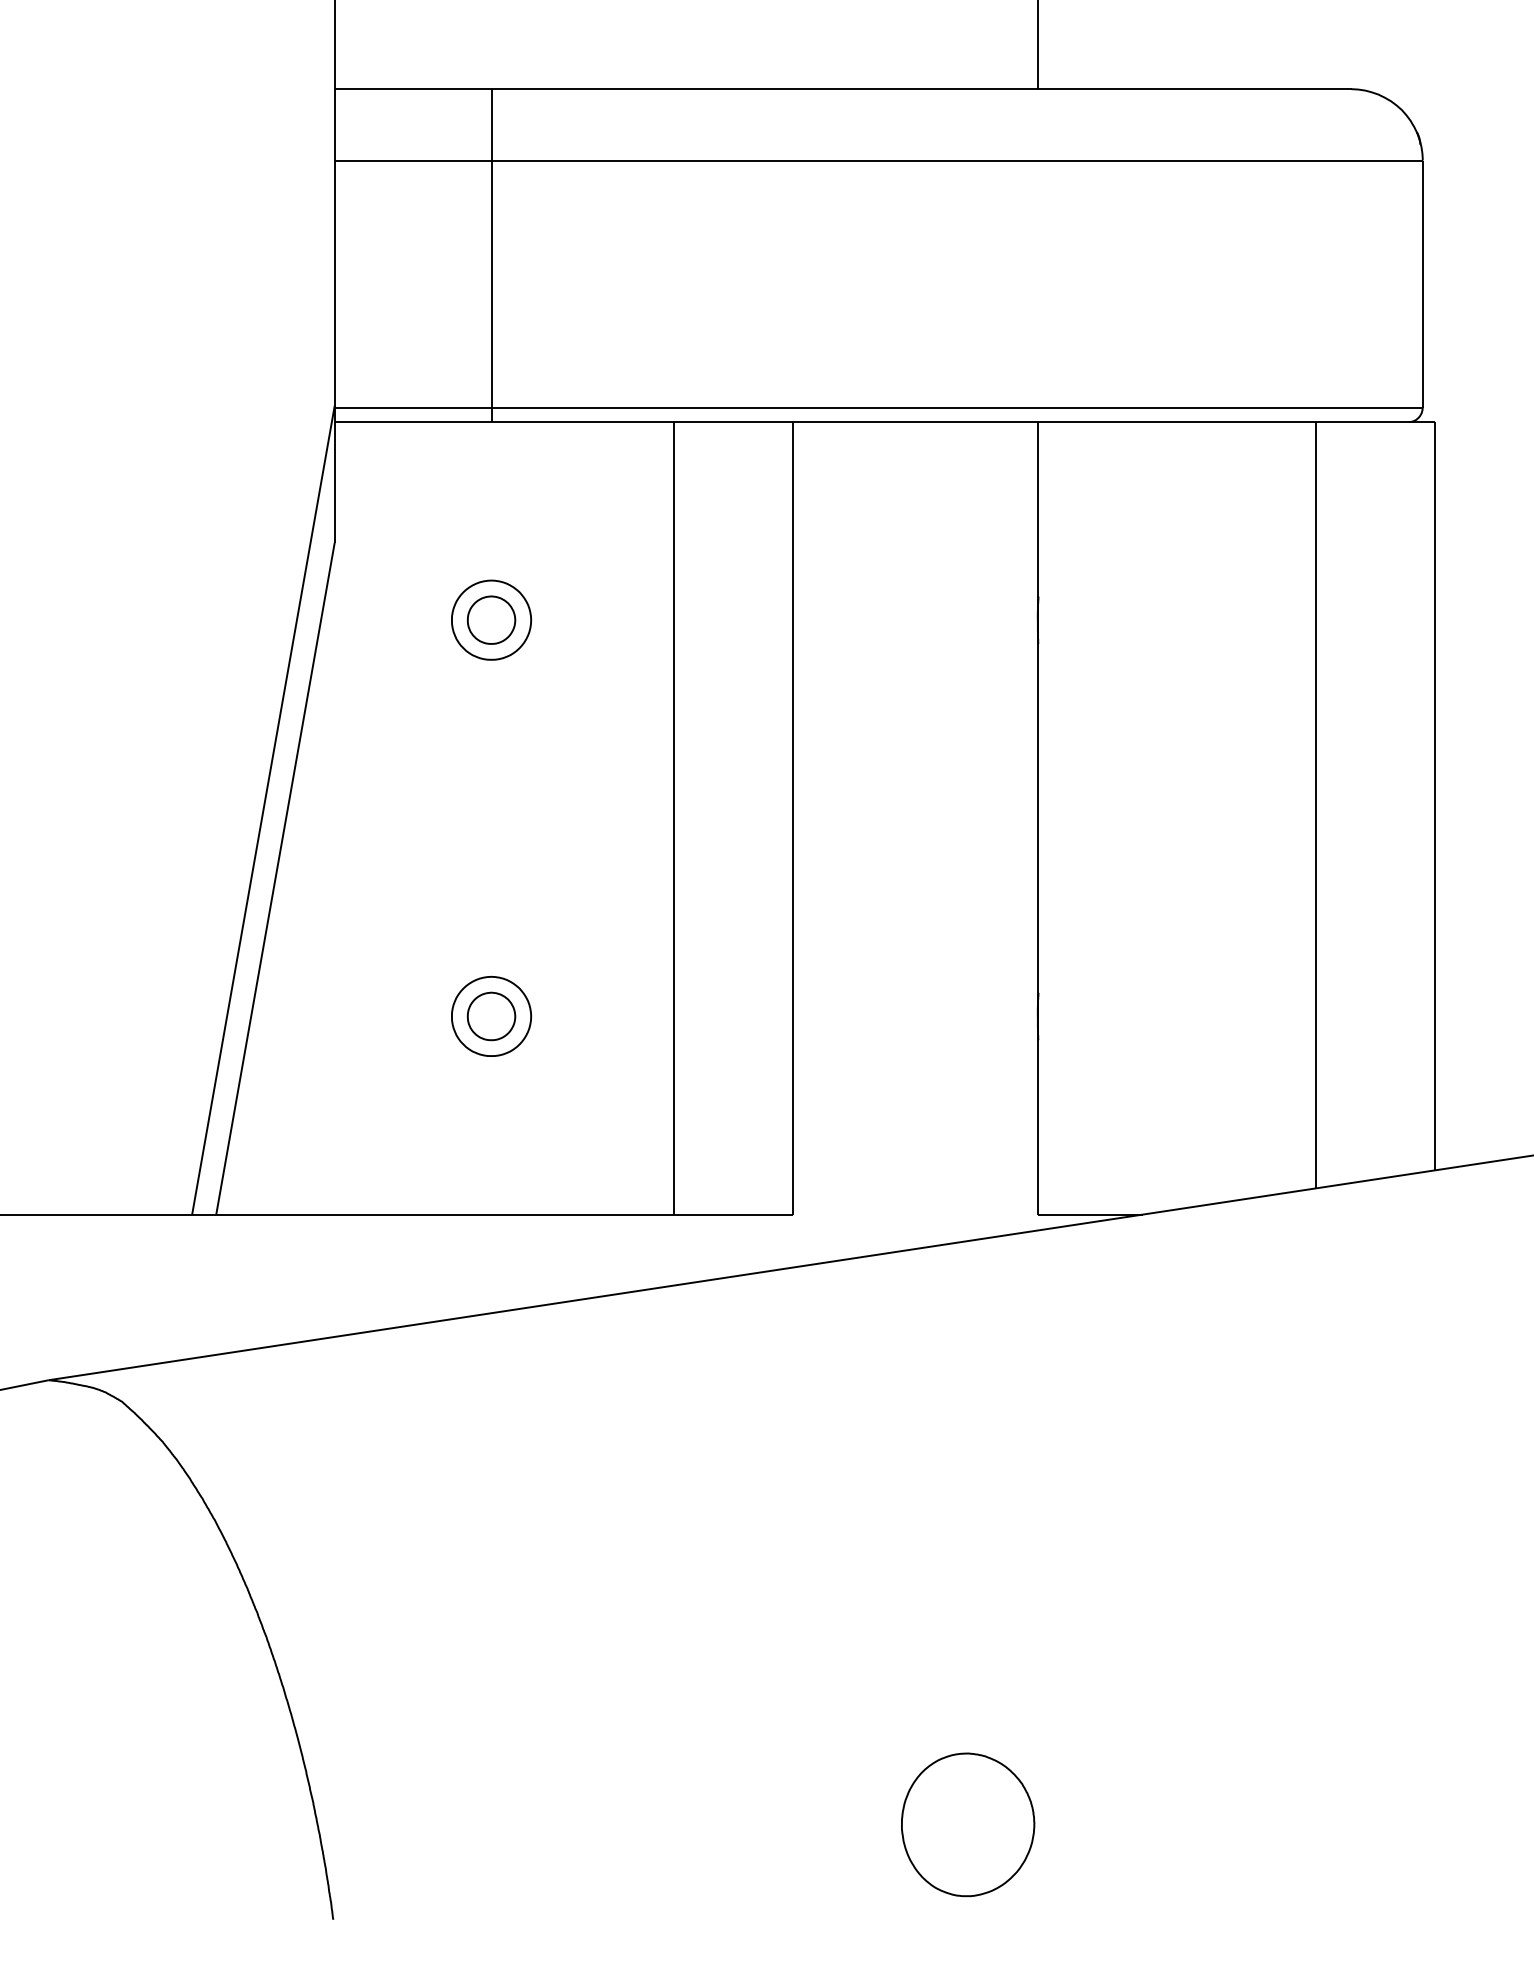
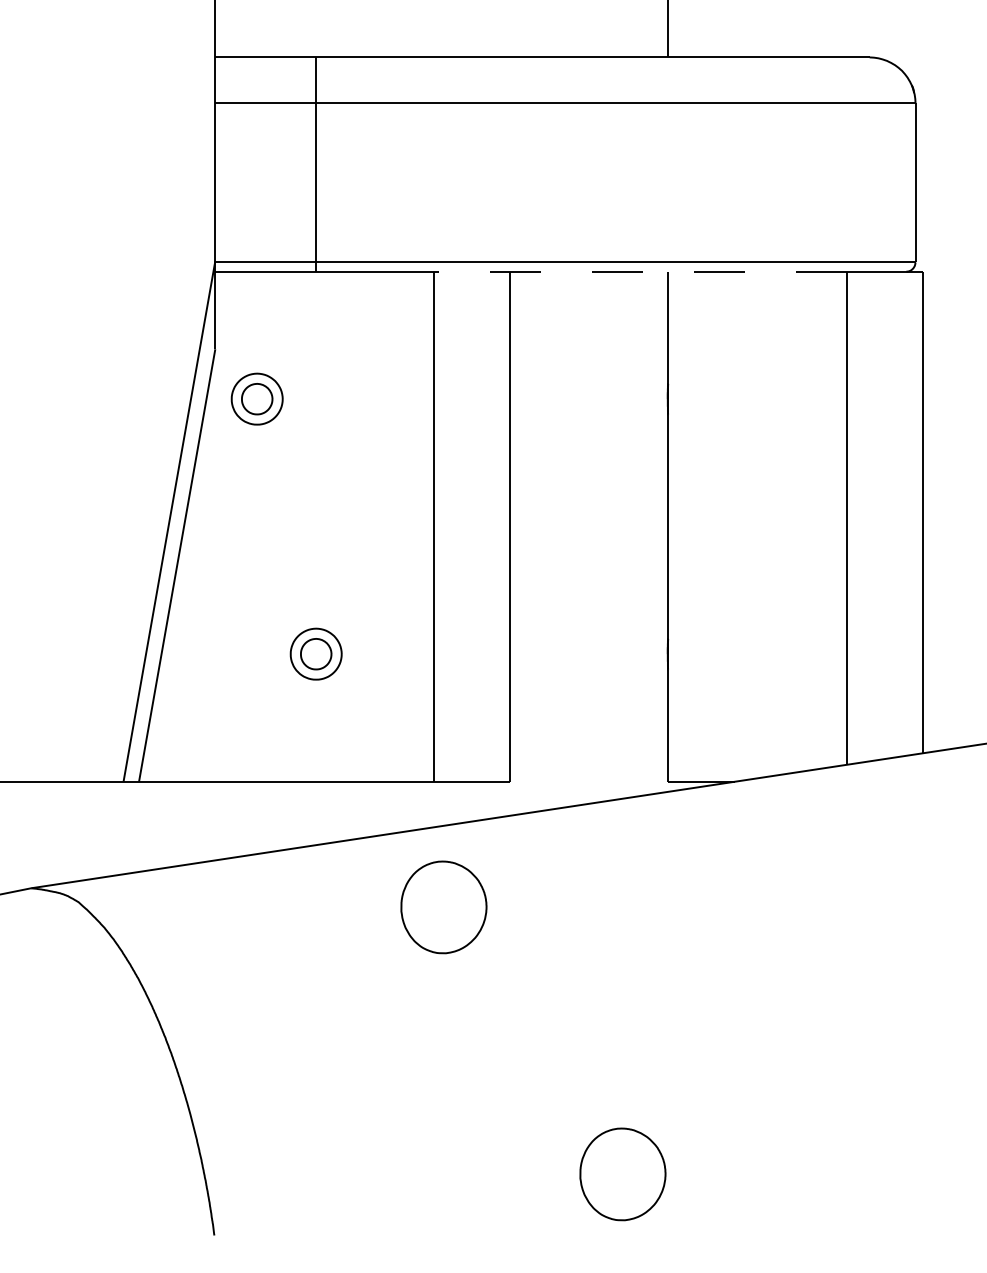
line: (995, 421) -> (640, 271), solid -> dashed
part: (490, 619) -> (256, 398), moved
part: (689, 1410) -> (443, 907), added

